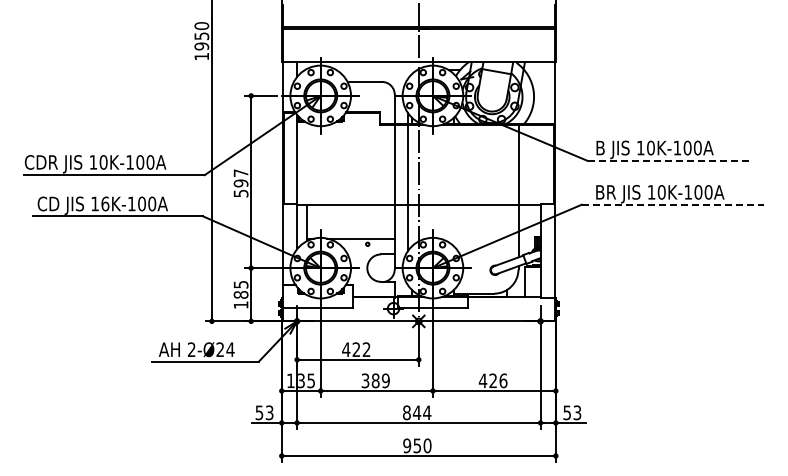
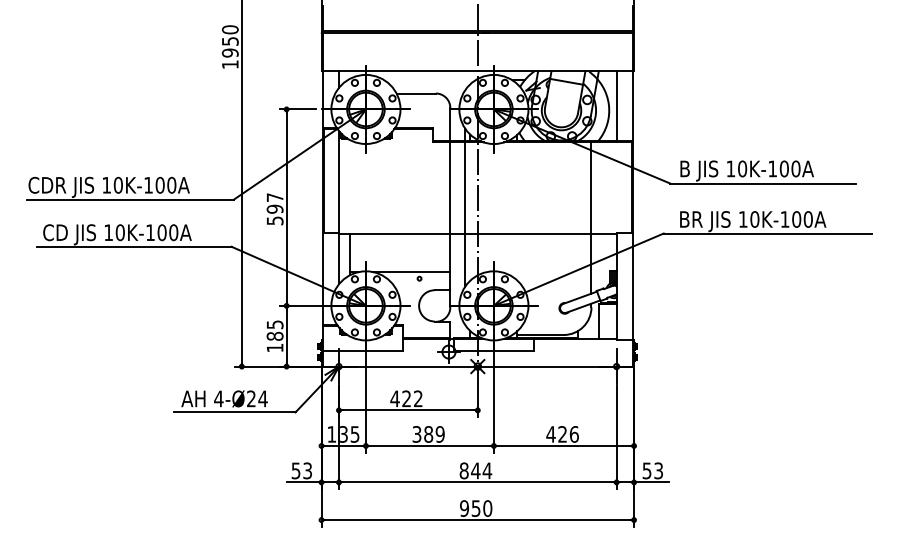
line: (540, 92) -> (616, 105), added
line: (669, 160) -> (763, 183), dashed -> solid
text: (105, 203) -> (120, 232), 16K-100A -> 10K-100A
line: (673, 204) -> (768, 233), dashed -> solid
text: (191, 349) -> (218, 398), 2-Ø24 -> 4-Ø24

